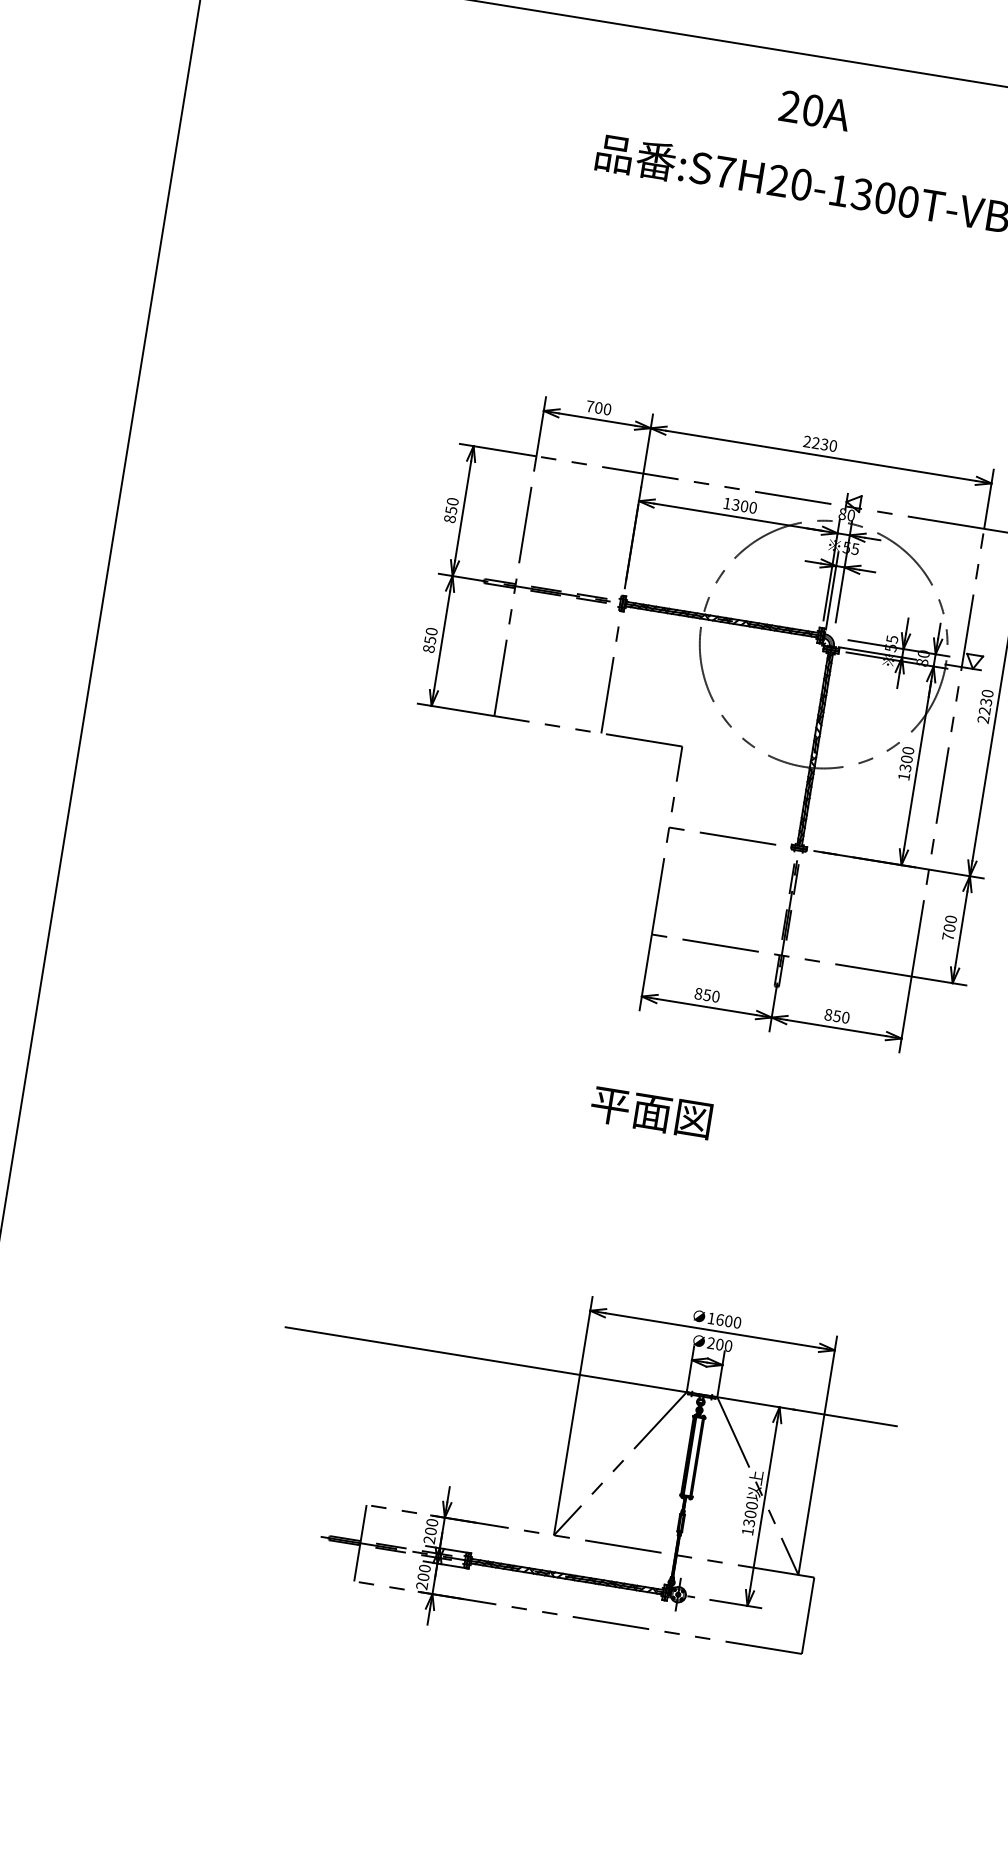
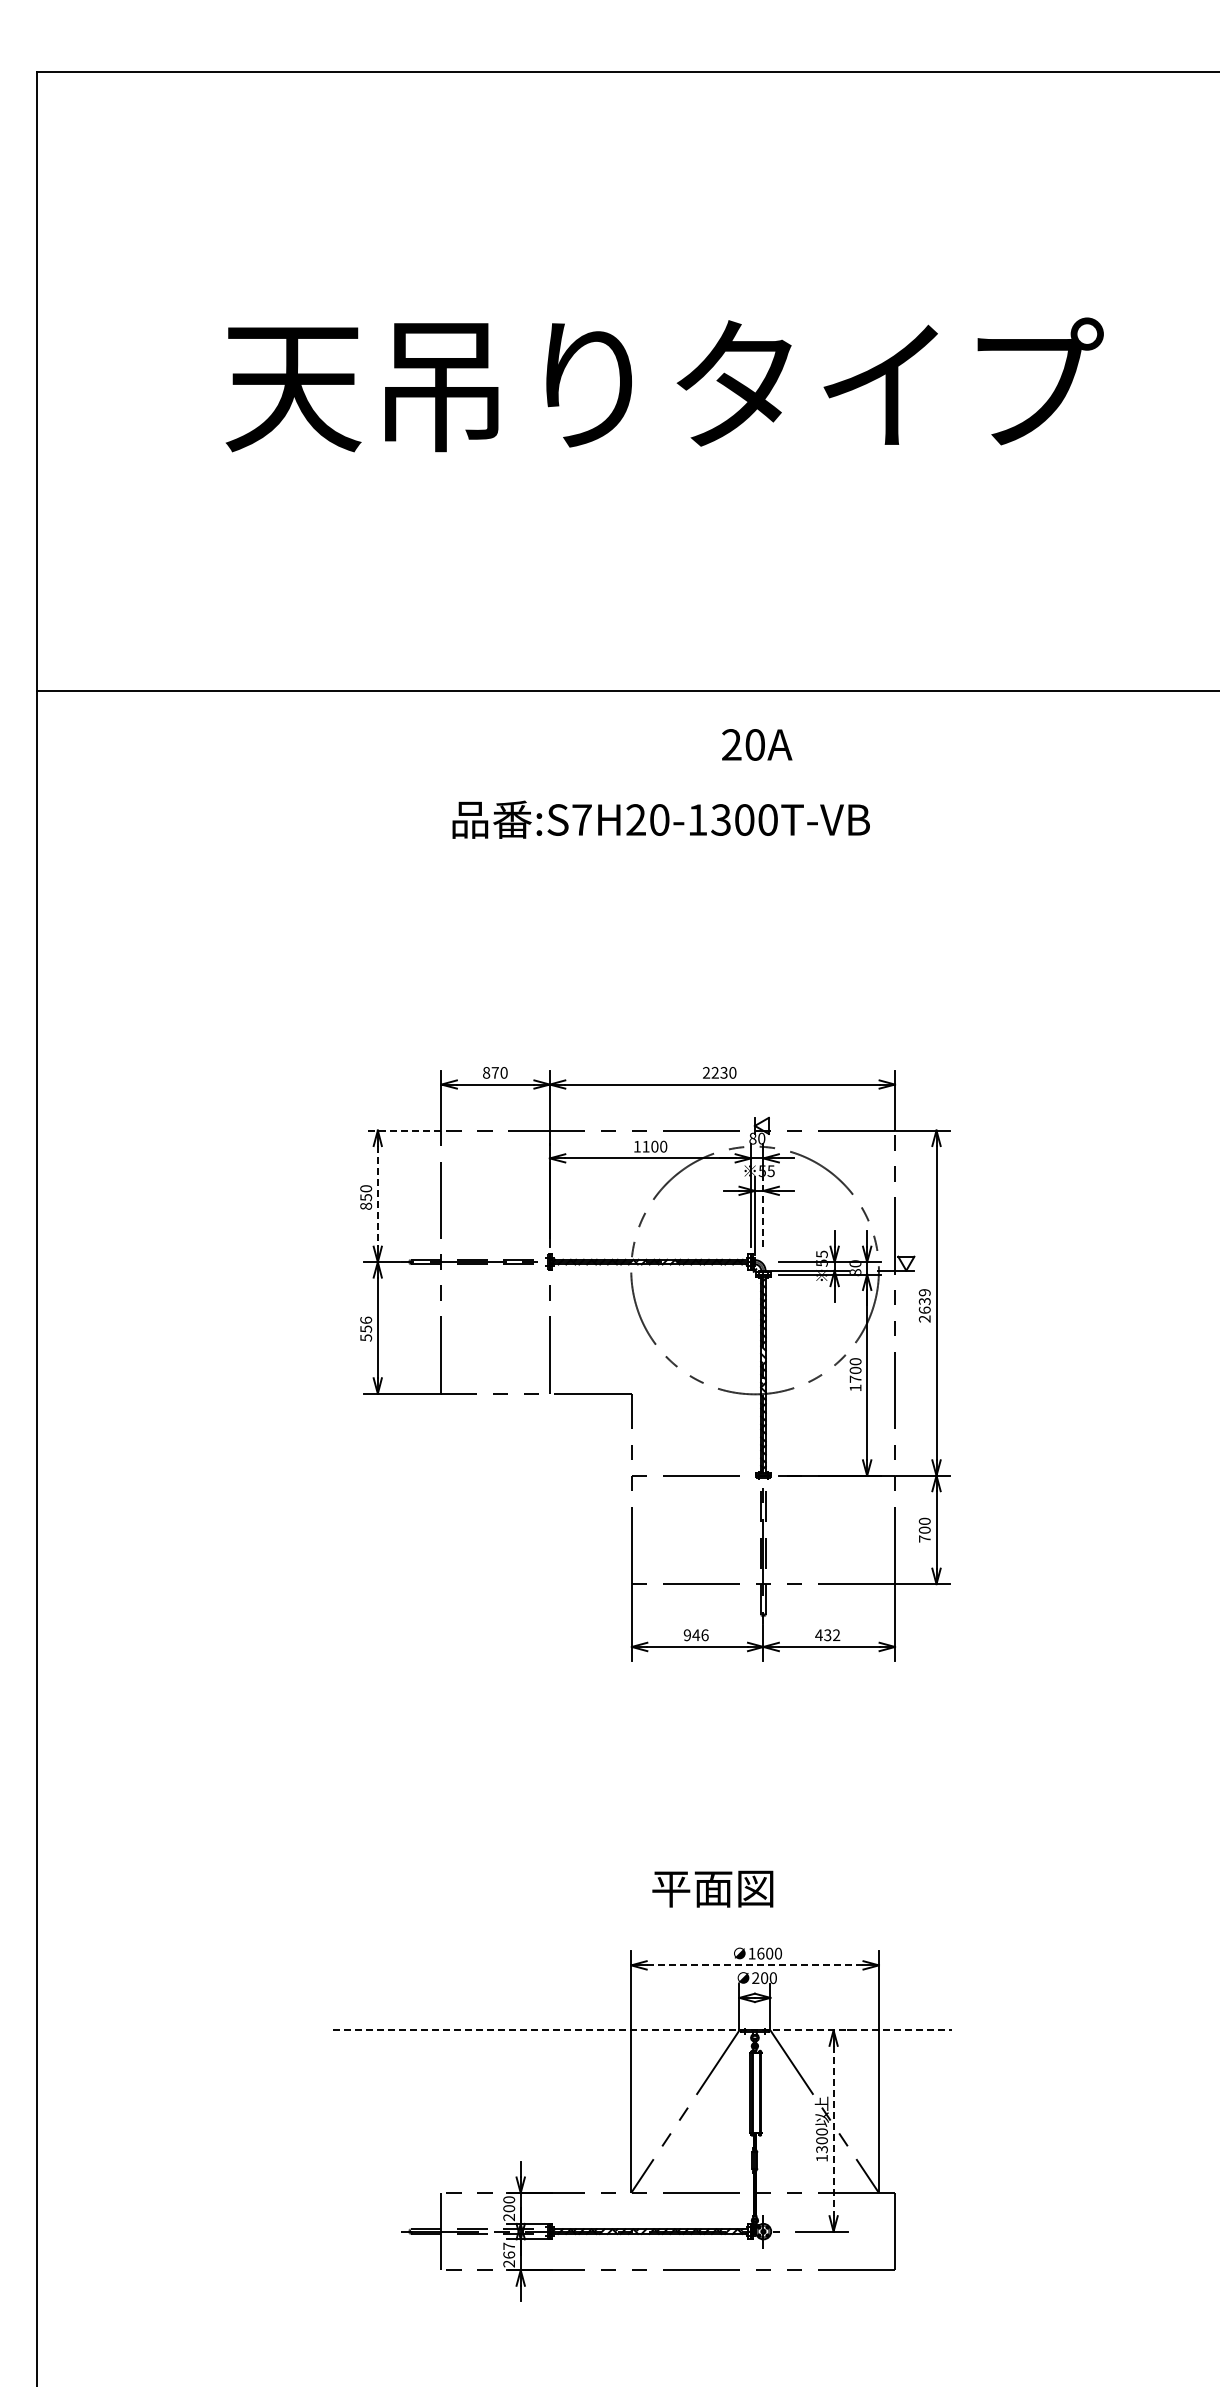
text: (815, 110) -> (757, 744), moved
text: (594, 406) -> (490, 1072), 700 -> 870
line: (497, 449) -> (401, 1130), solid -> dashed
text: (735, 504) -> (645, 1146), 1300 -> 1100
line: (462, 511) -> (377, 1196), solid -> dashed
line: (841, 587) -> (763, 1211), solid -> dashed
text: (429, 639) -> (365, 1328), 850 -> 556
text: (985, 702) -> (924, 1301), 2230 -> 2639
text: (905, 767) -> (855, 1378), 1300 -> 1700
text: (706, 995) -> (695, 1635), 850 -> 946
text: (836, 1016) -> (827, 1635), 850 -> 432
text: (651, 1112) -> (712, 1888), moved
line: (712, 1330) -> (755, 1965), solid -> dashed
line: (591, 1376) -> (642, 2030), solid -> dashed
line: (763, 1507) -> (833, 2131), solid -> dashed
text: (424, 1572) -> (509, 2250), 200 -> 267

